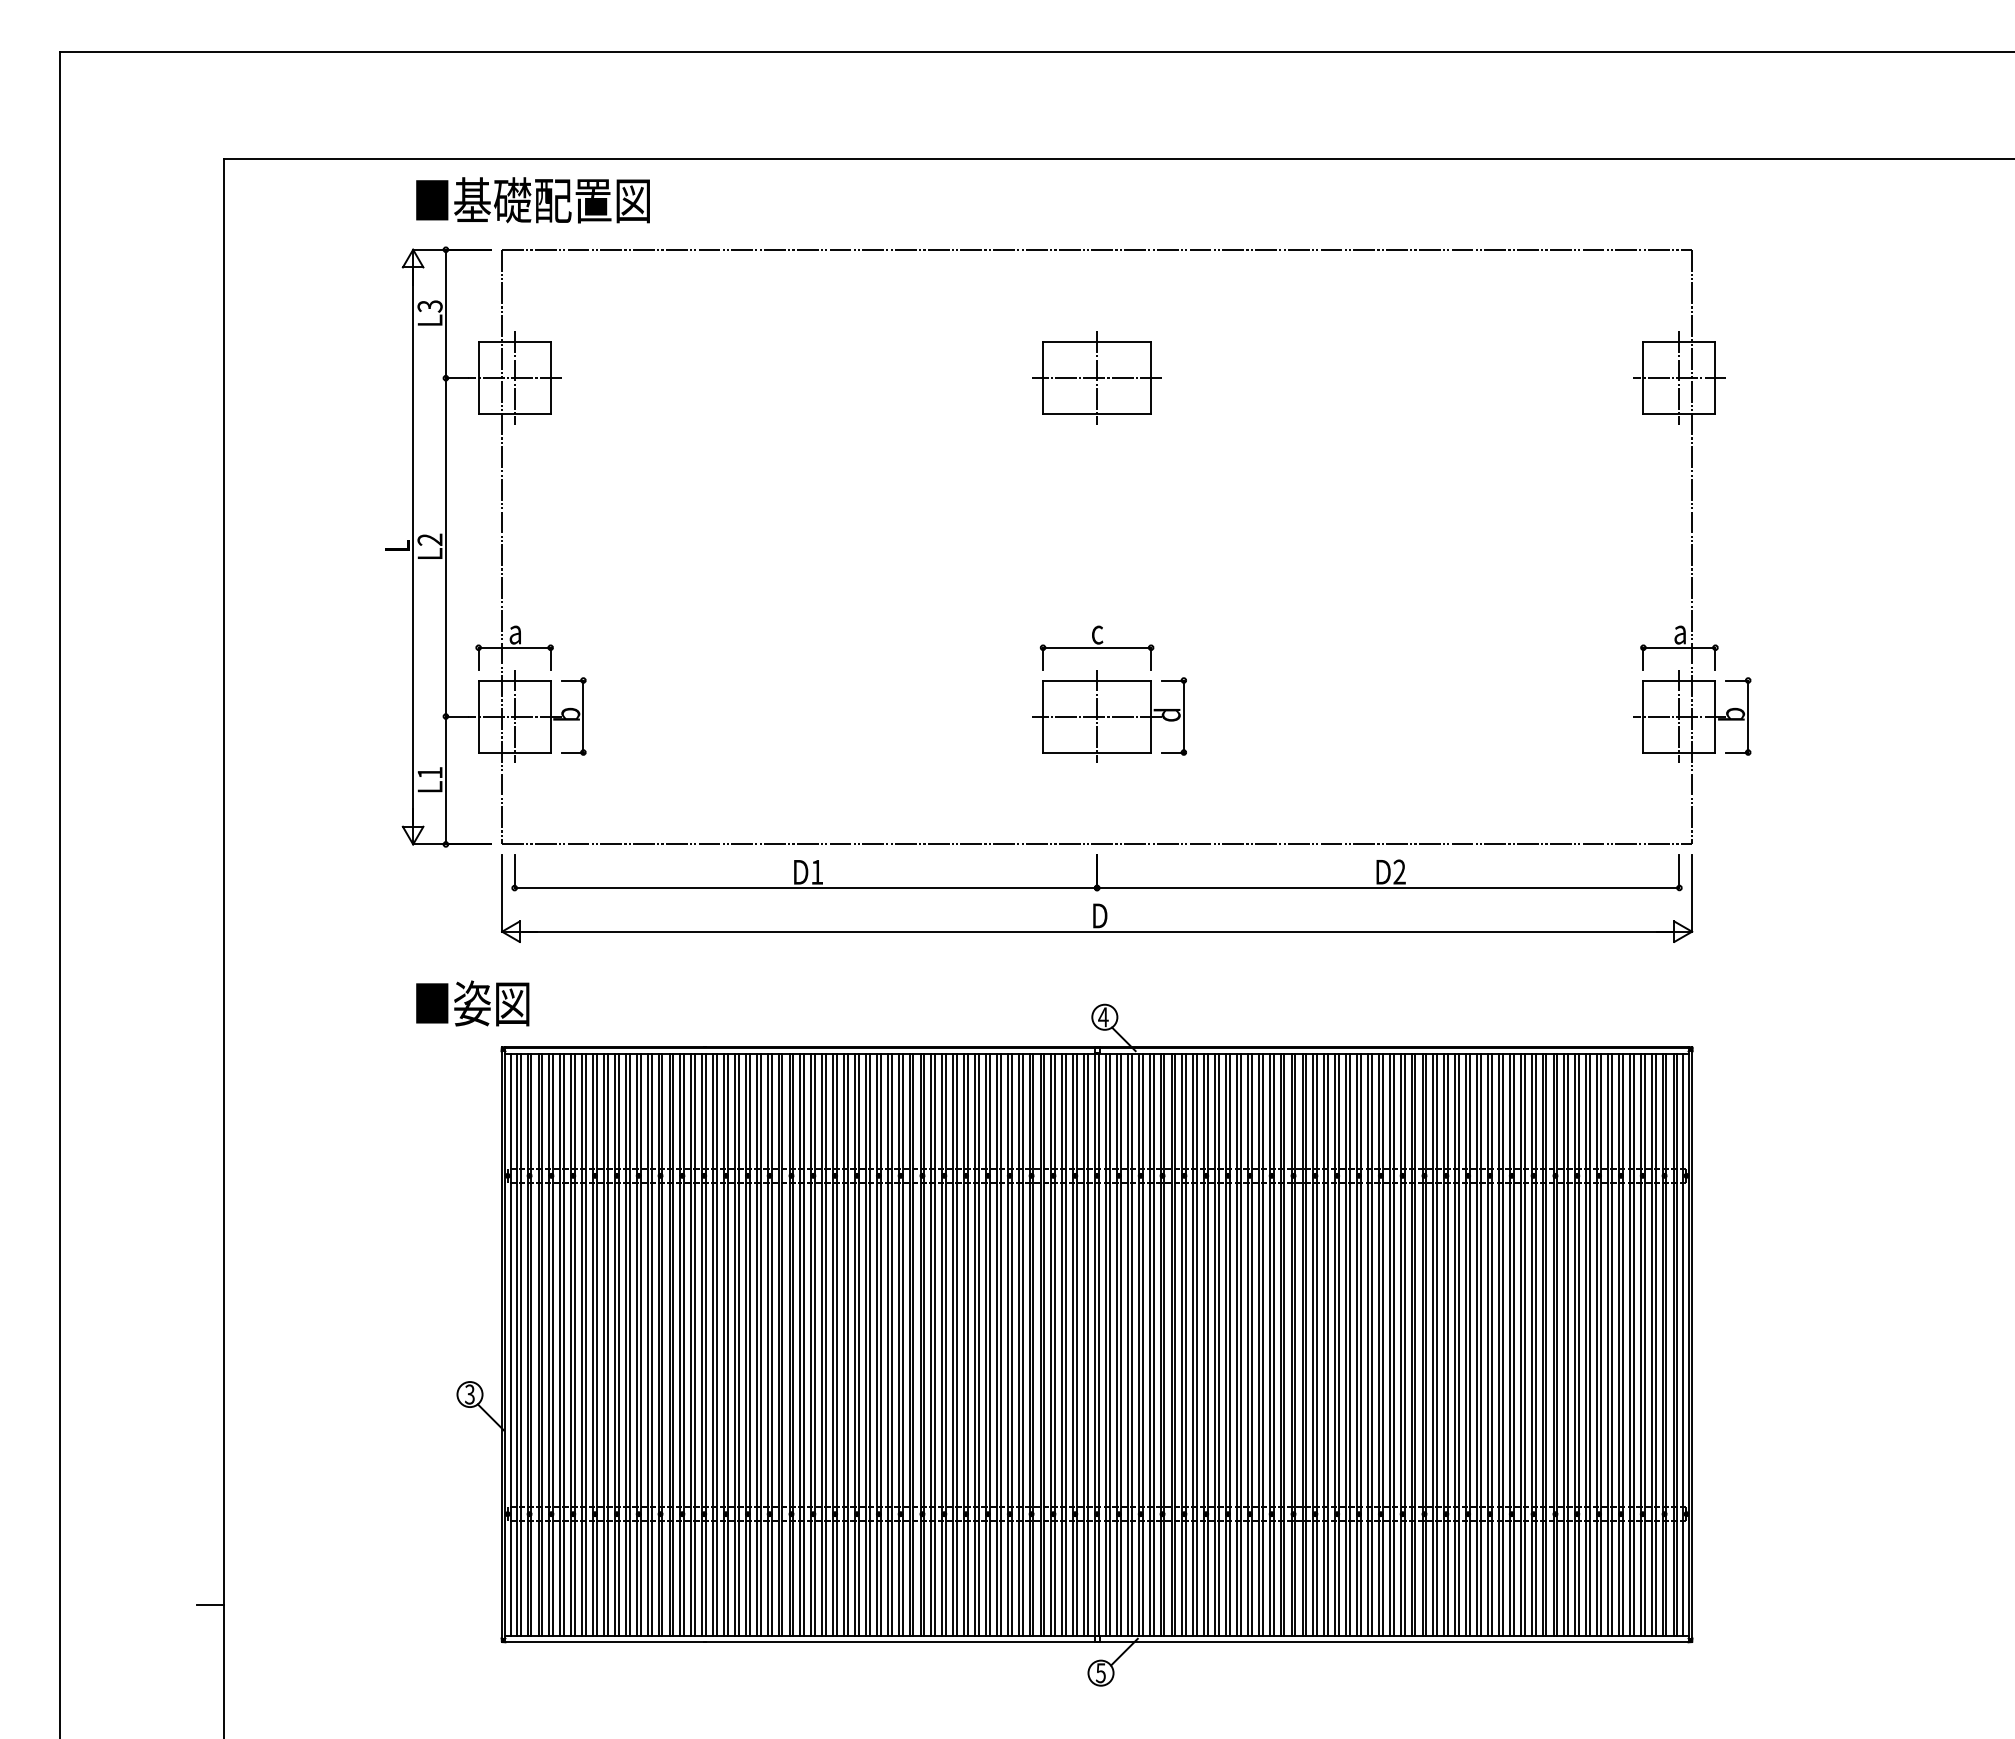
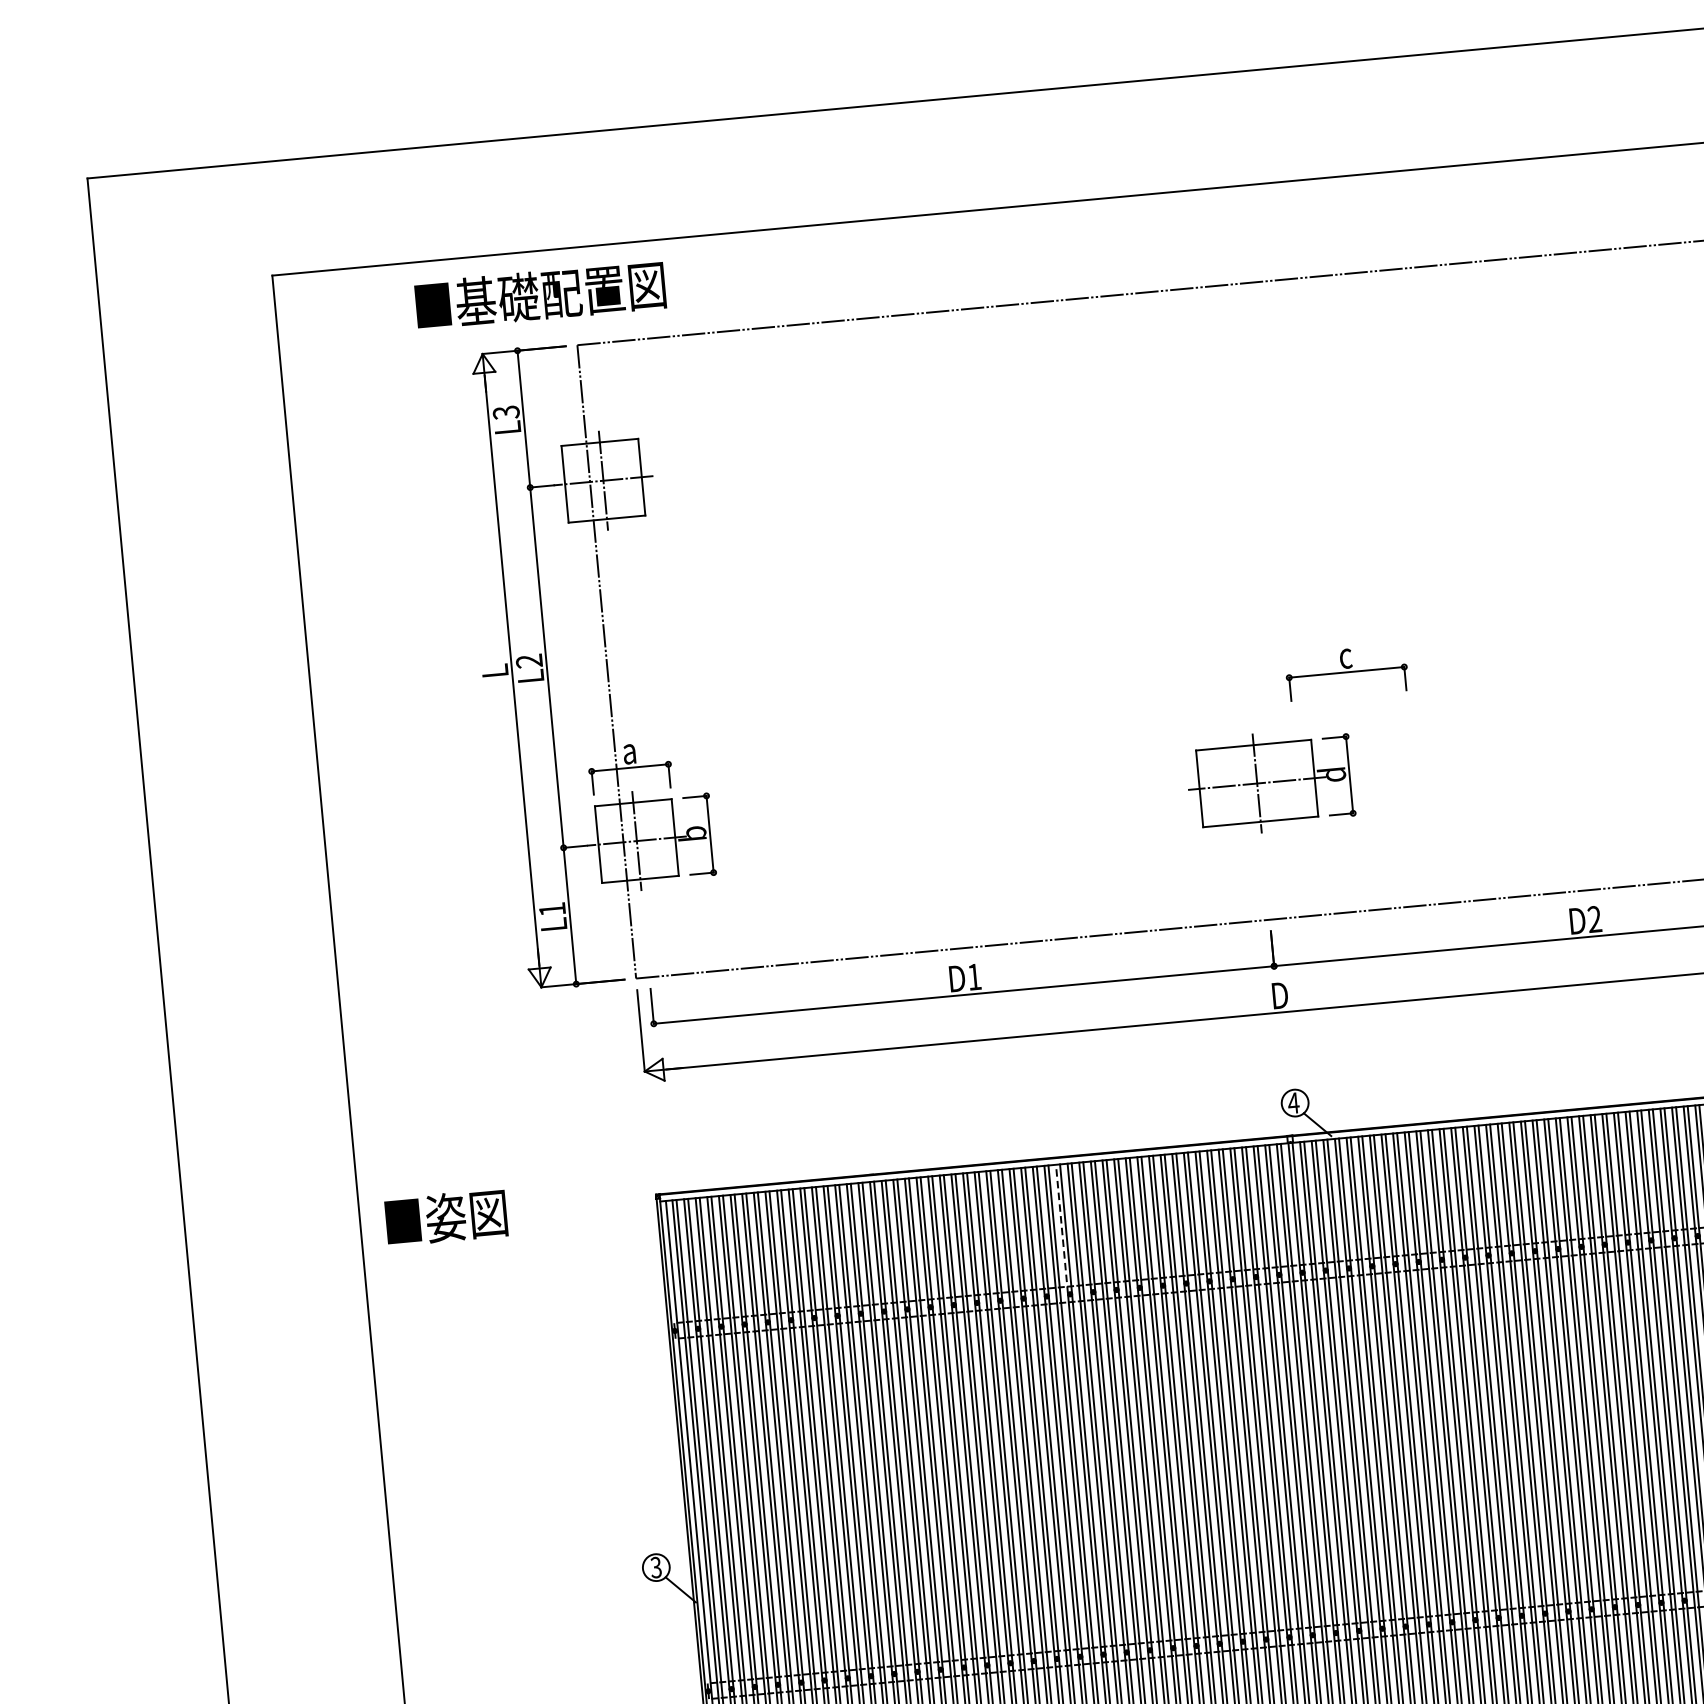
text: (532, 200) -> (539, 295), moved
part: (1096, 377) -> (1223, 422), removed
part: (1096, 647) -> (1346, 672), moved
text: (472, 1003) -> (446, 1217), moved
line: (876, 1114) -> (1061, 1229), solid -> dashed

